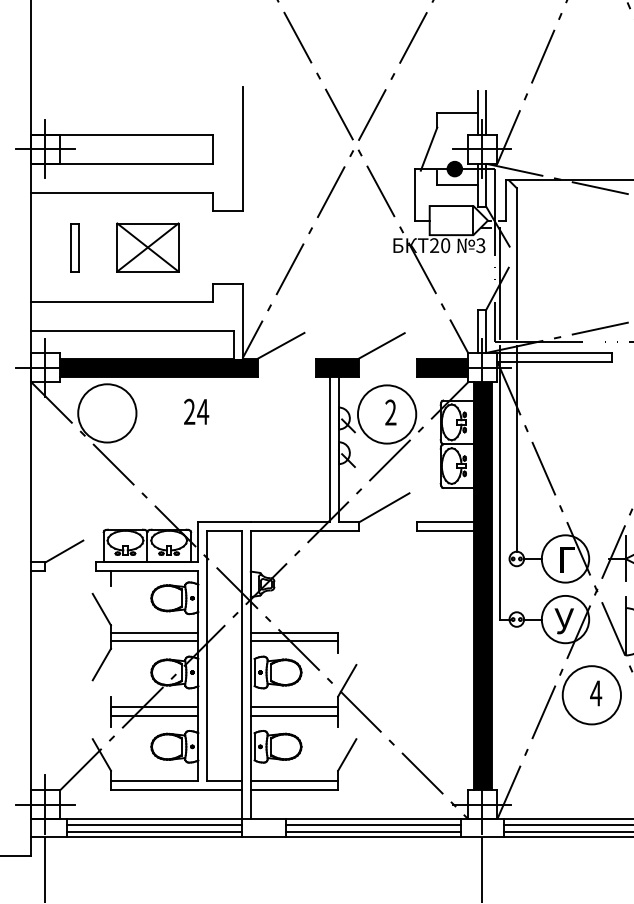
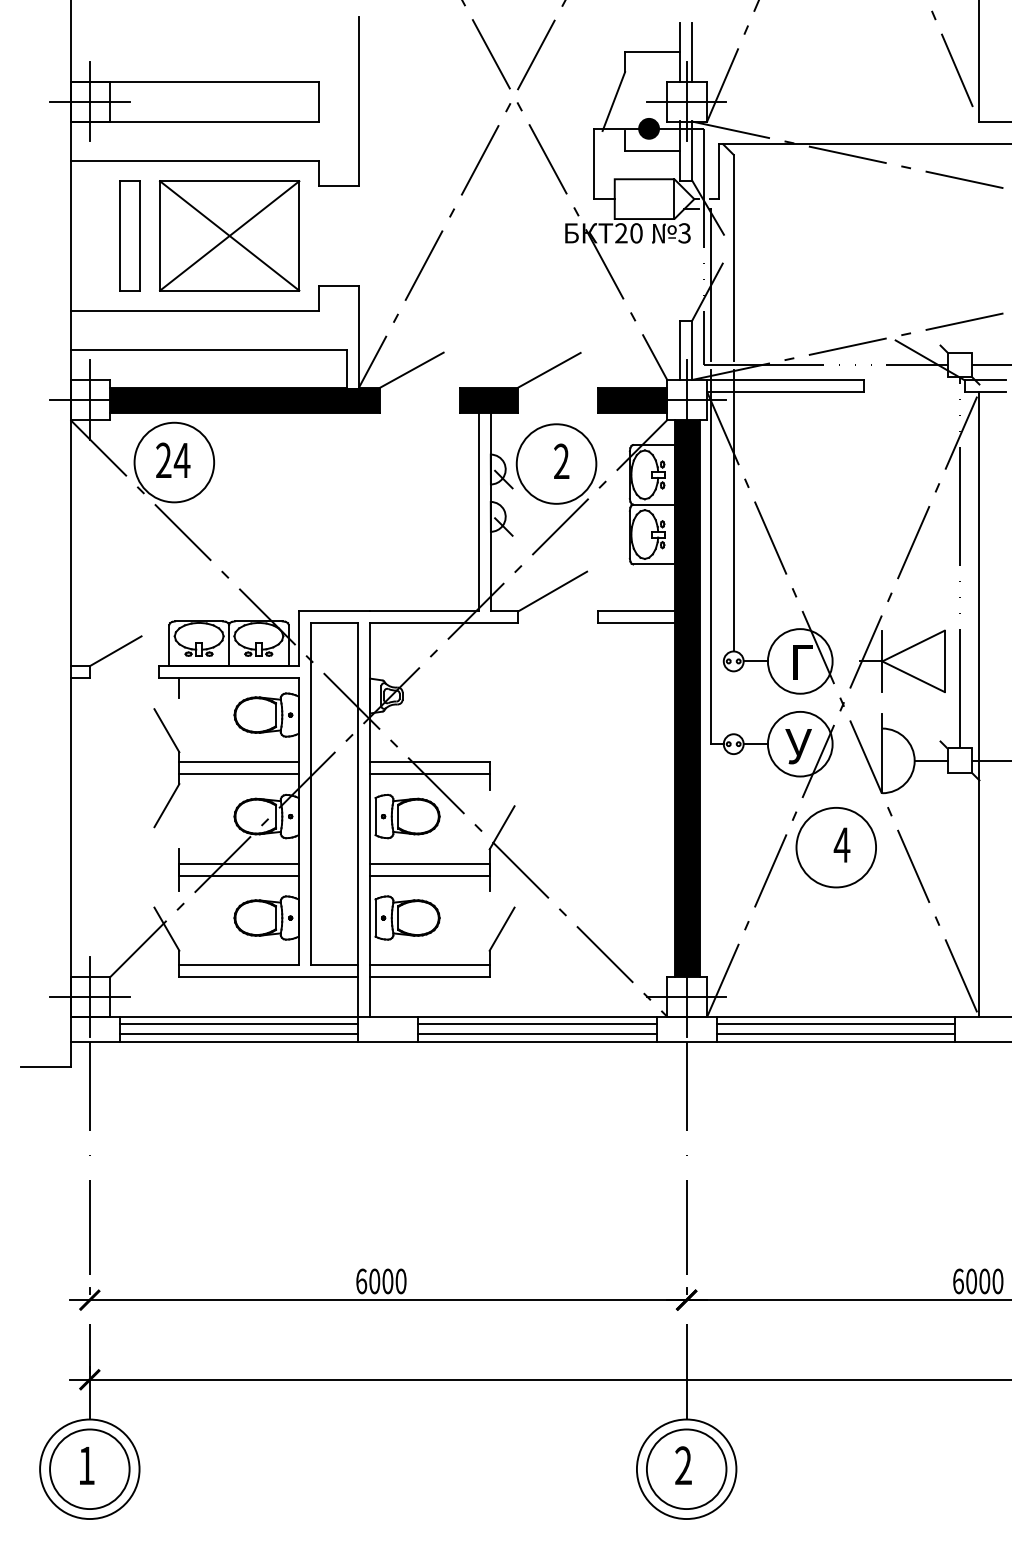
part: (74, 247) -> (129, 235), size x1.67
part: (147, 247) -> (229, 235), size x1.67
text: (196, 411) -> (173, 459), moved

